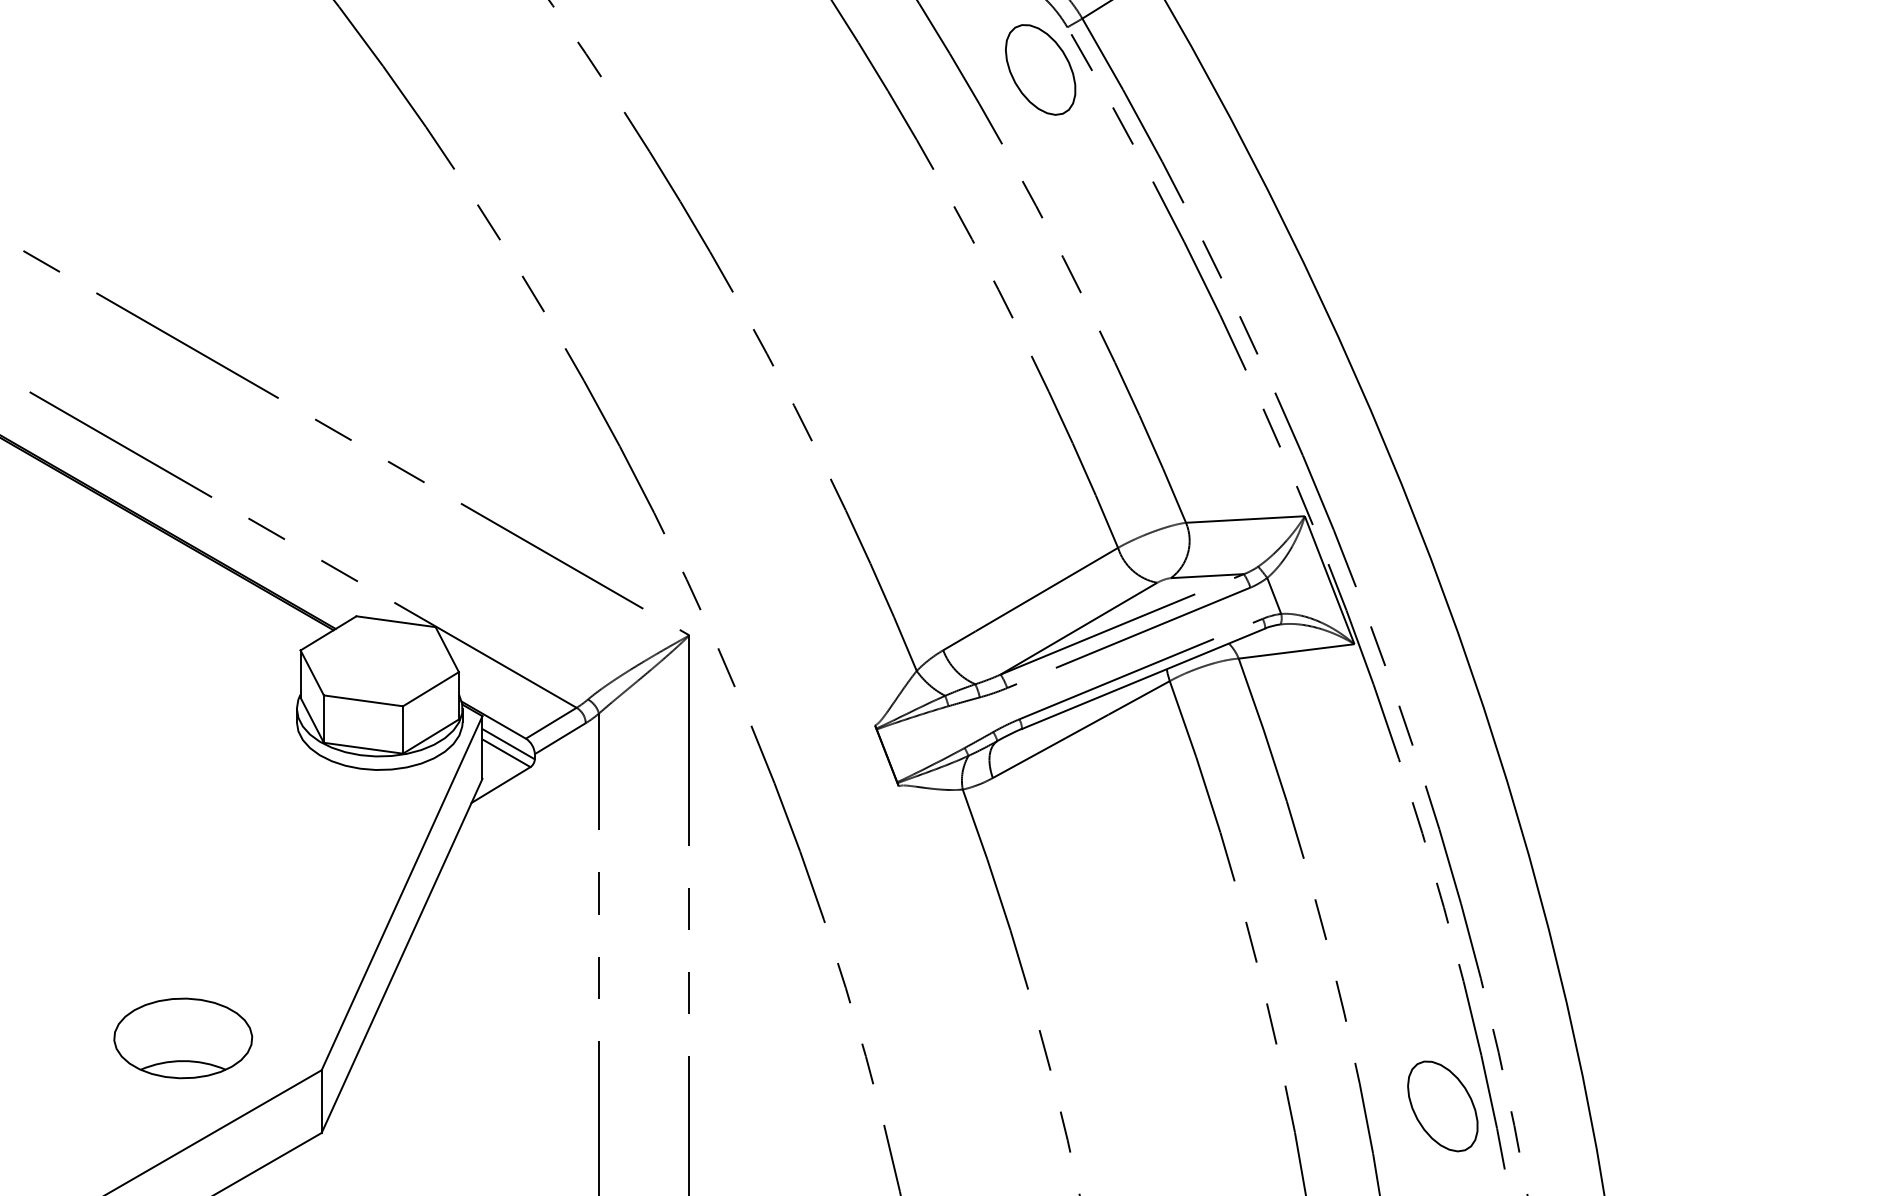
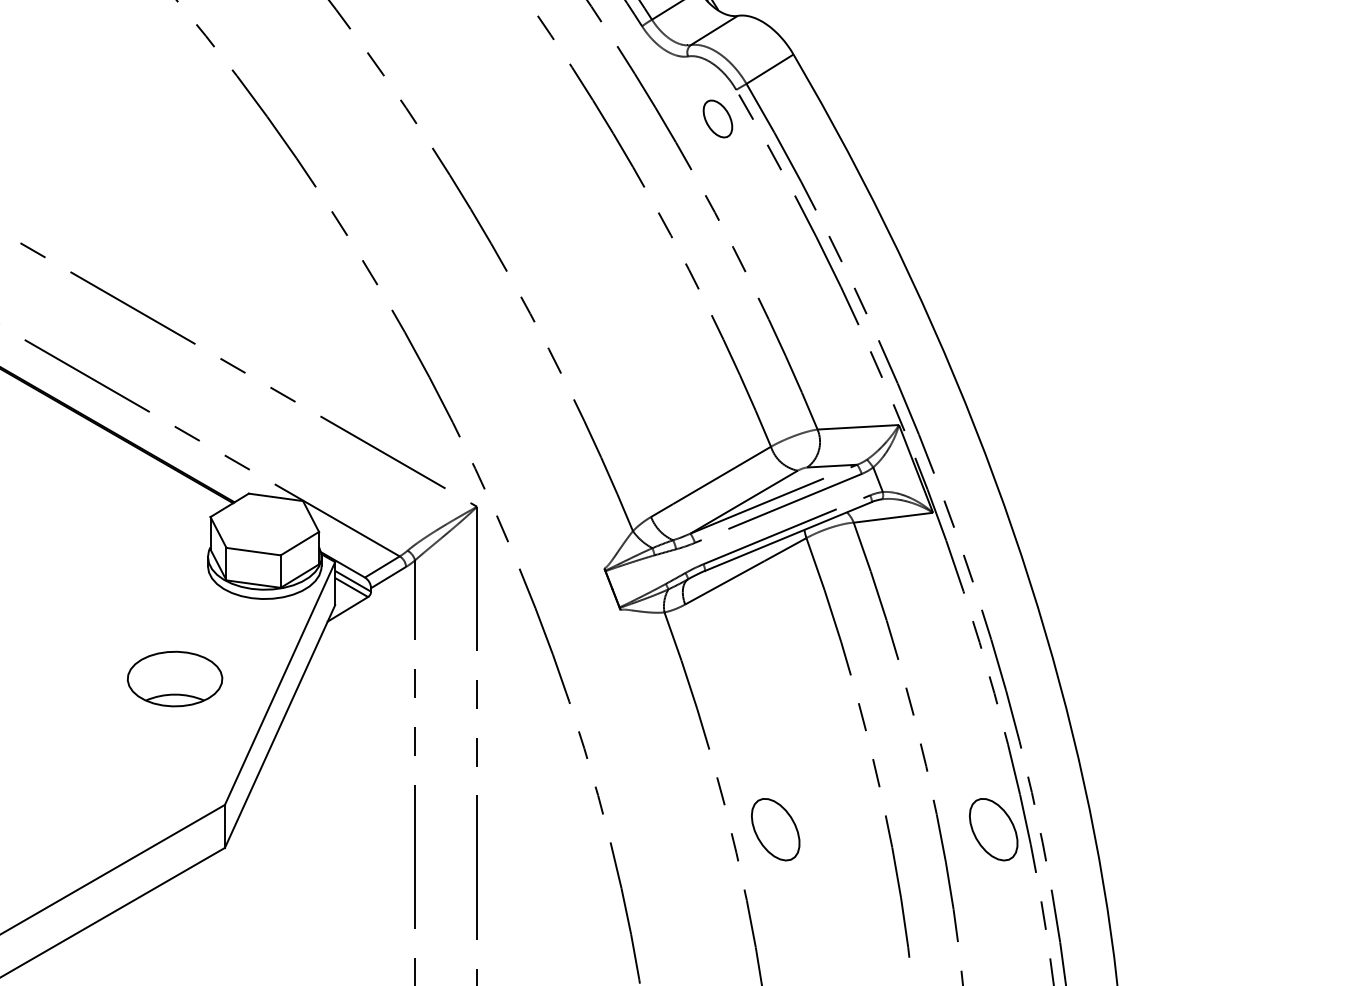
part: (1040, 69) -> (717, 118), size x0.6
part: (182, 1037) -> (174, 678), moved
part: (1124, 1106) -> (775, 829), added

